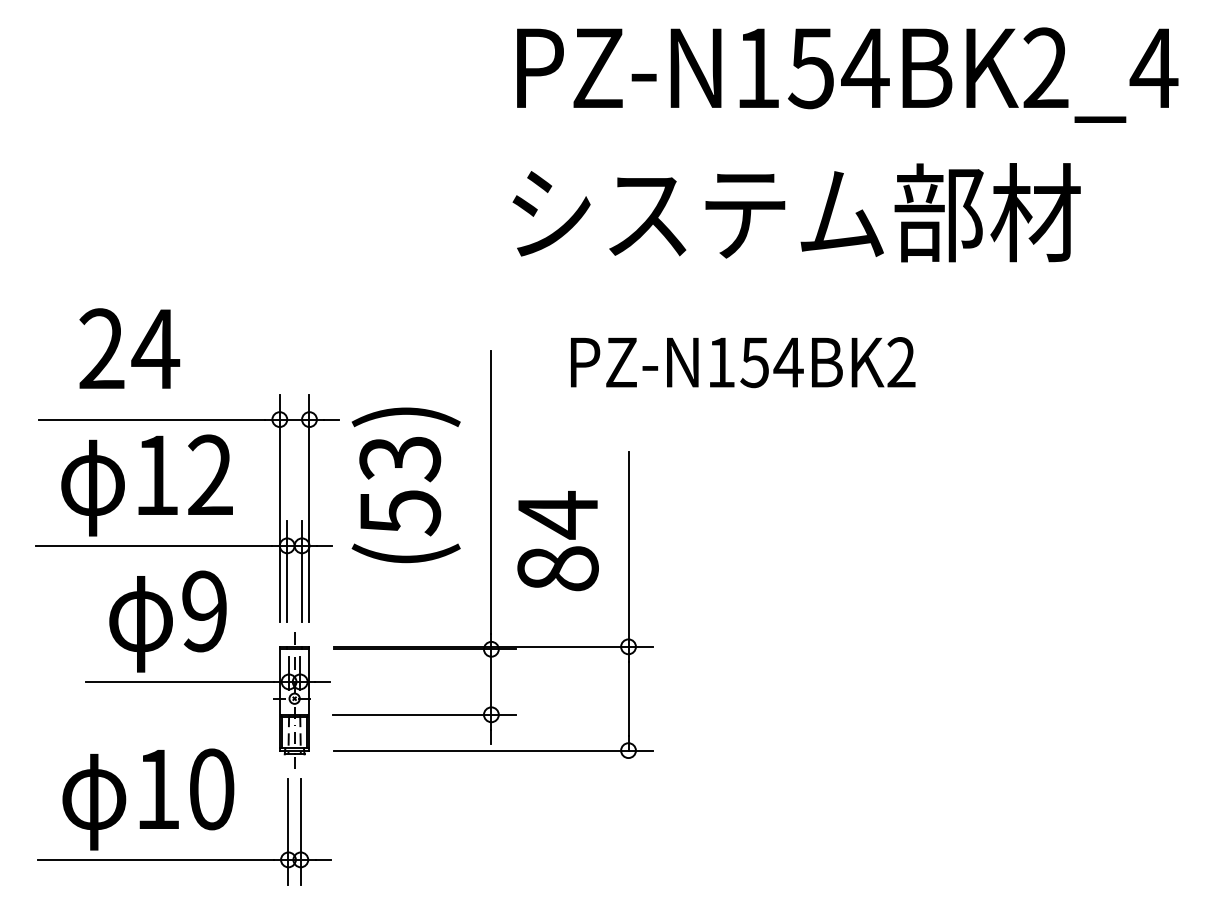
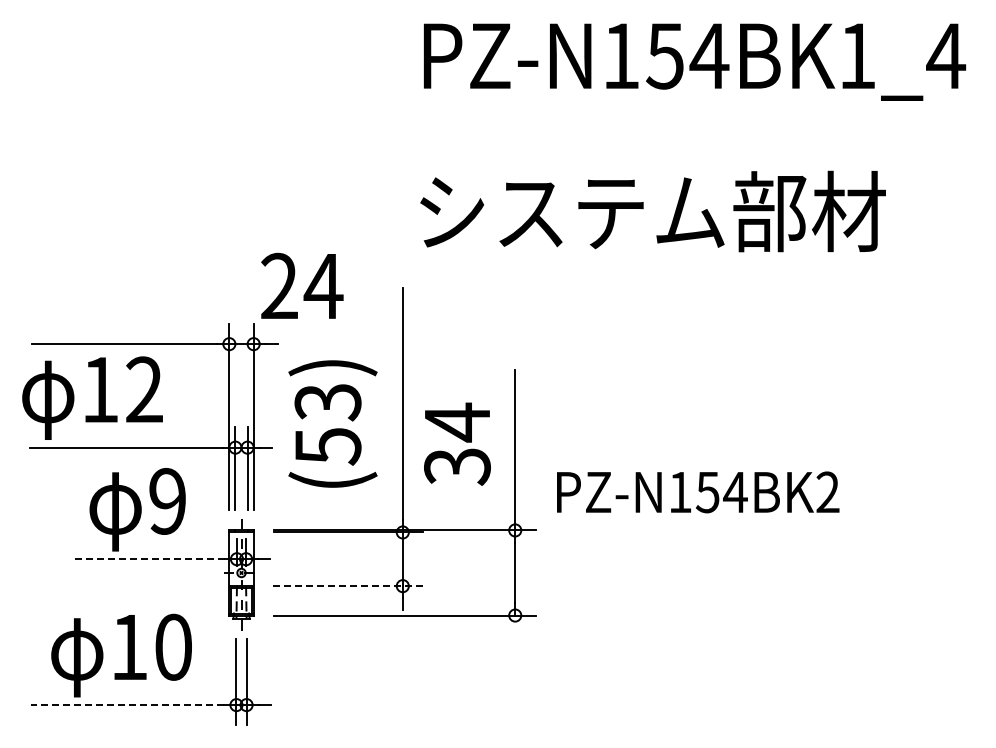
text: (1046, 67) -> (857, 55), PZ-N154BK2_4 -> PZ-N154BK1_4
text: (795, 212) -> (652, 211), moved
text: (129, 348) -> (302, 285), moved
text: (743, 362) -> (698, 492), moved
text: (147, 484) -> (92, 397), moved
text: (405, 484) -> (332, 423), moved
text: (558, 568) -> (457, 466), 84 -> 34
line: (179, 682) -> (147, 559), solid -> dashed
line: (425, 715) -> (348, 586), solid -> dashed
line: (155, 860) -> (127, 705), solid -> dashed

